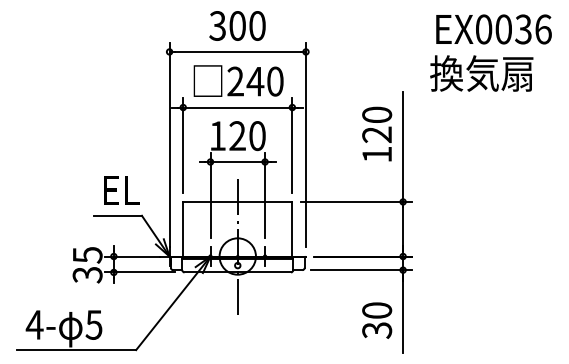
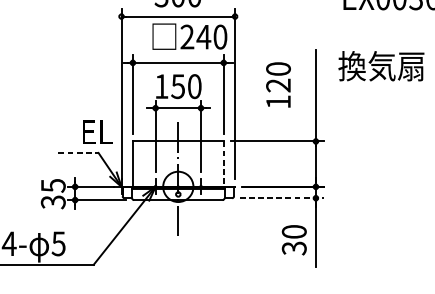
text: (481, 73) -> (381, 66), moved
text: (238, 80) -> (189, 36), moved
text: (377, 133) -> (278, 84), moved
text: (237, 136) -> (178, 86), 120 -> 150
text: (121, 190) -> (97, 131), moved
line: (118, 215) -> (79, 152), solid -> dashed
line: (292, 229) -> (223, 164), solid -> dashed
line: (362, 270) -> (282, 198), solid -> dashed

